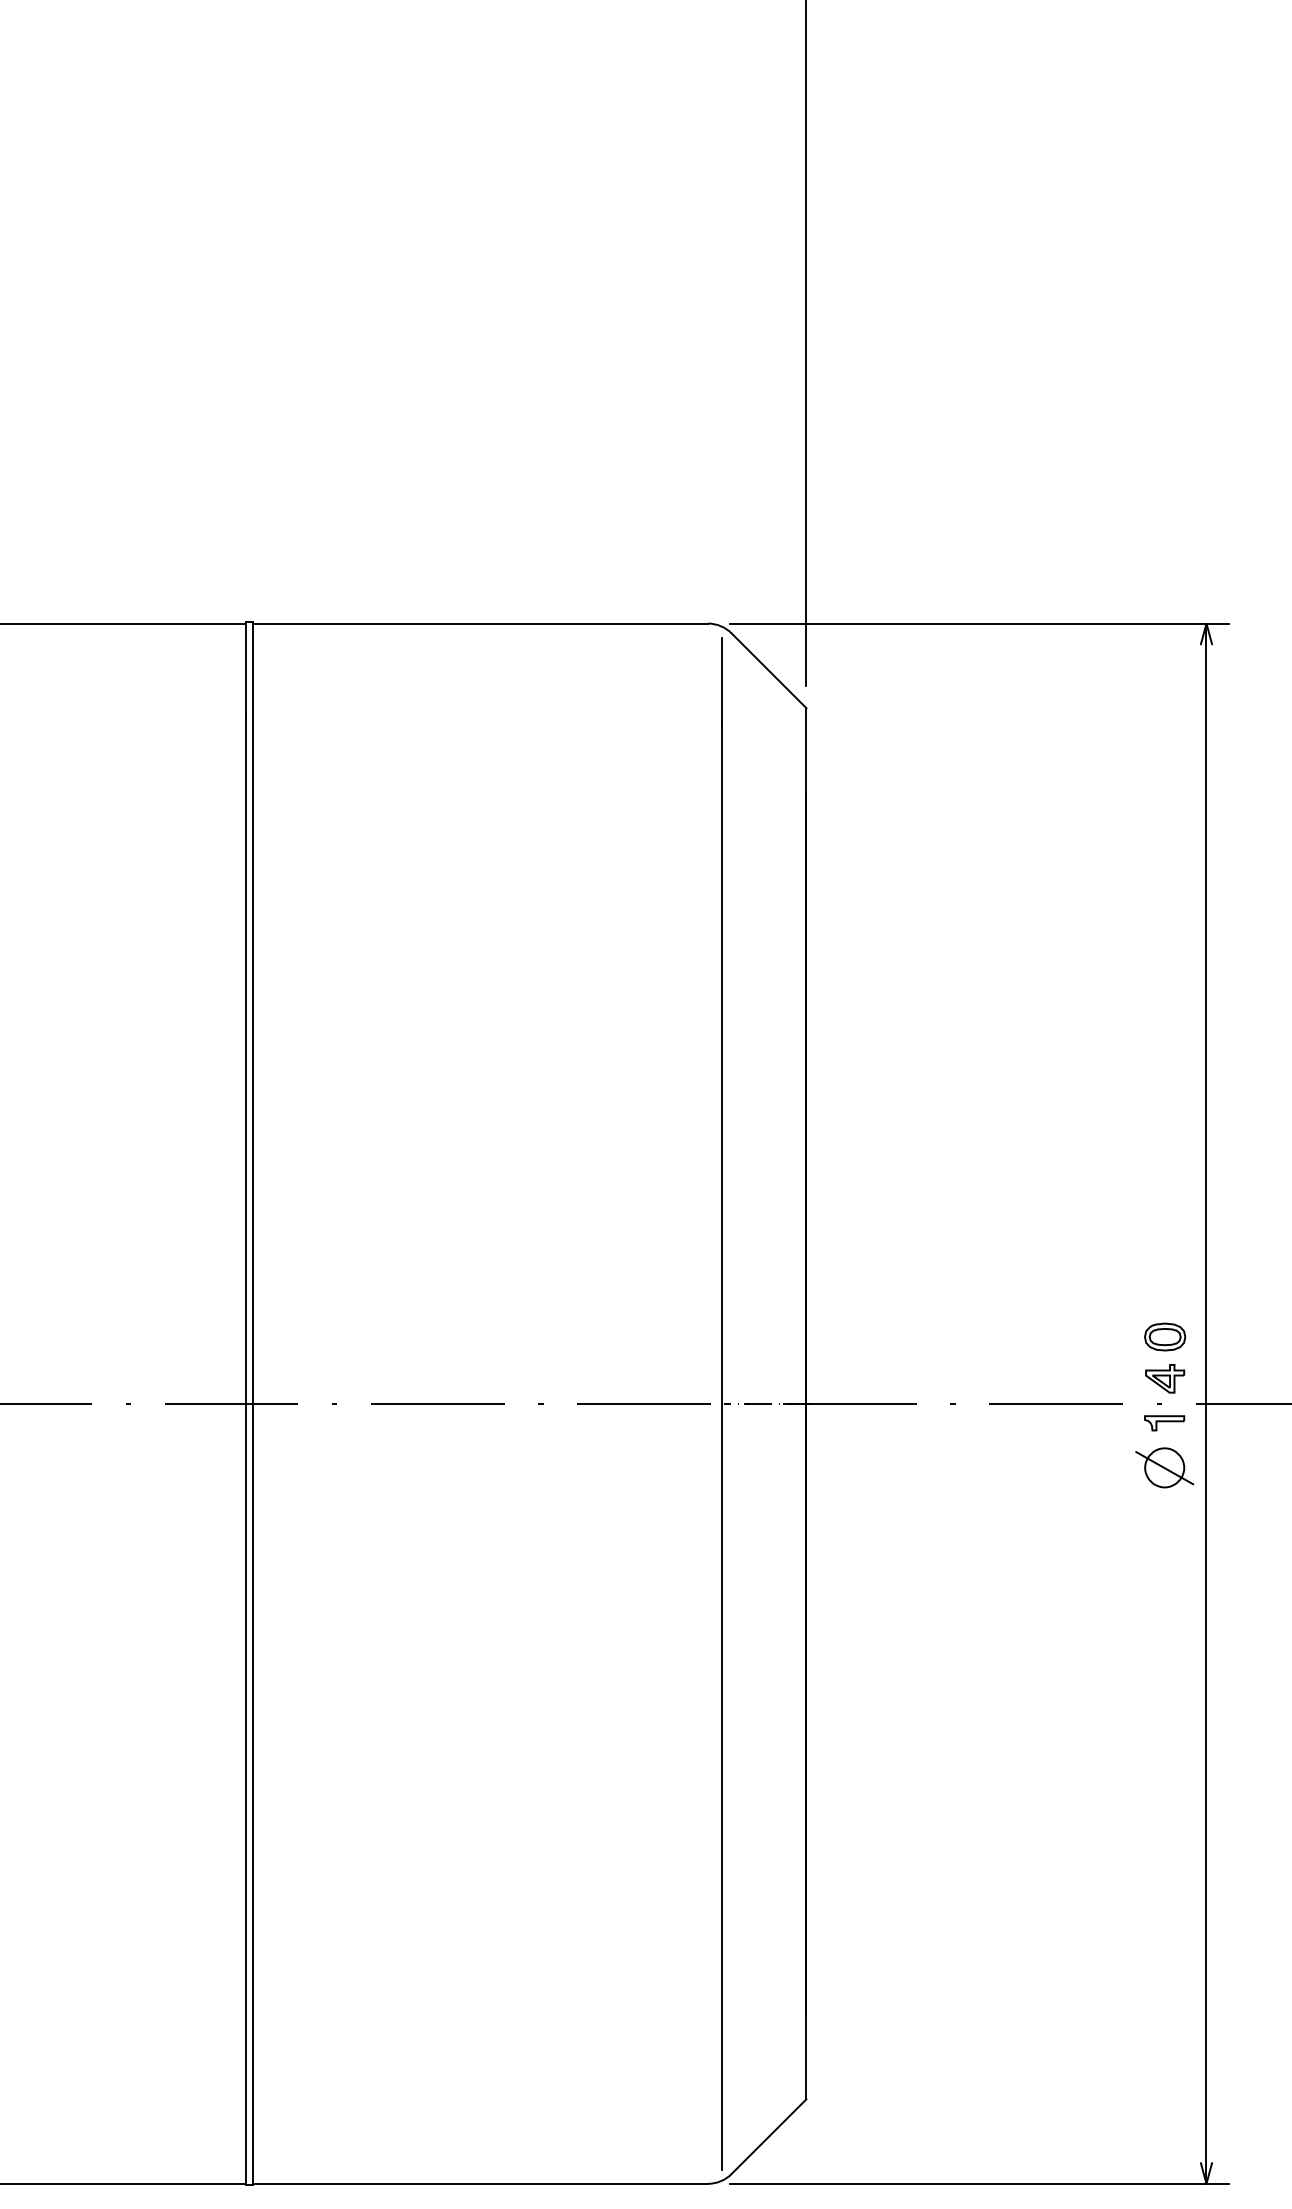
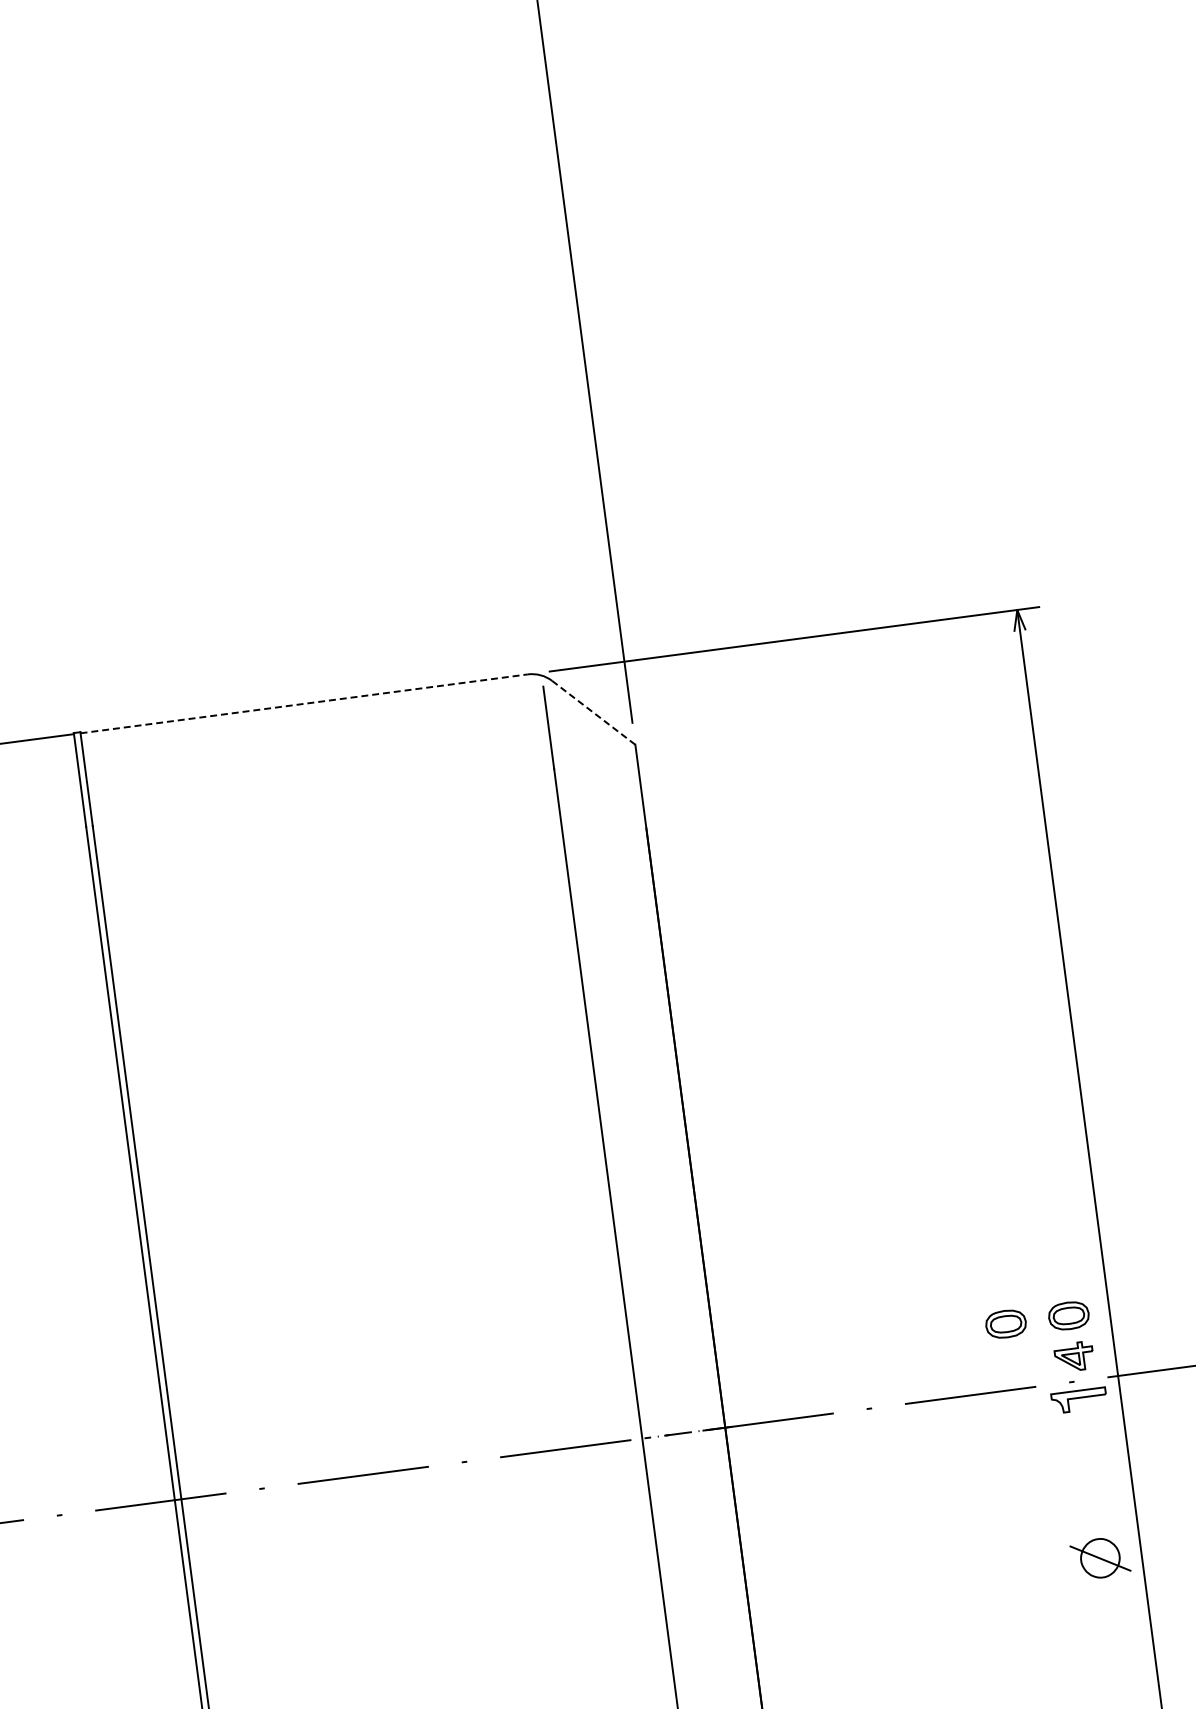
line: (480, 623) -> (304, 703), solid -> dashed
line: (769, 670) -> (594, 712), solid -> dashed
part: (1101, 1336) -> (1006, 1323), added
part: (1164, 1423) -> (1079, 1400), size x1.4
part: (1164, 1467) -> (1100, 1557), moved

